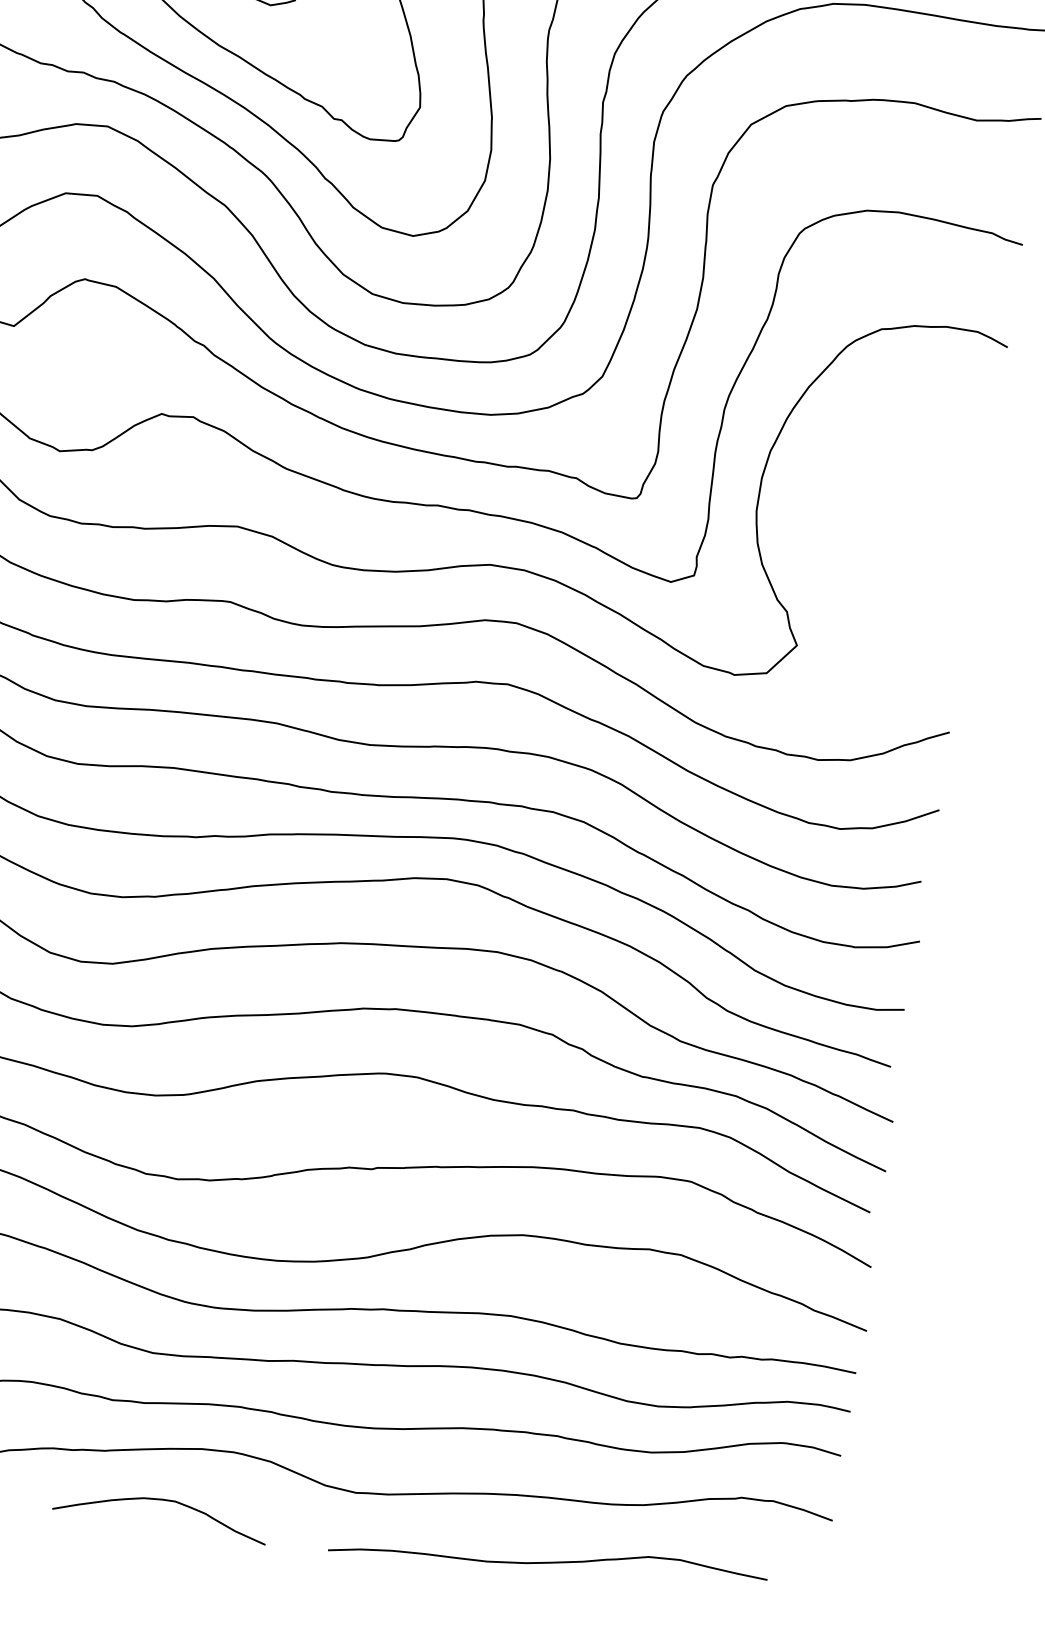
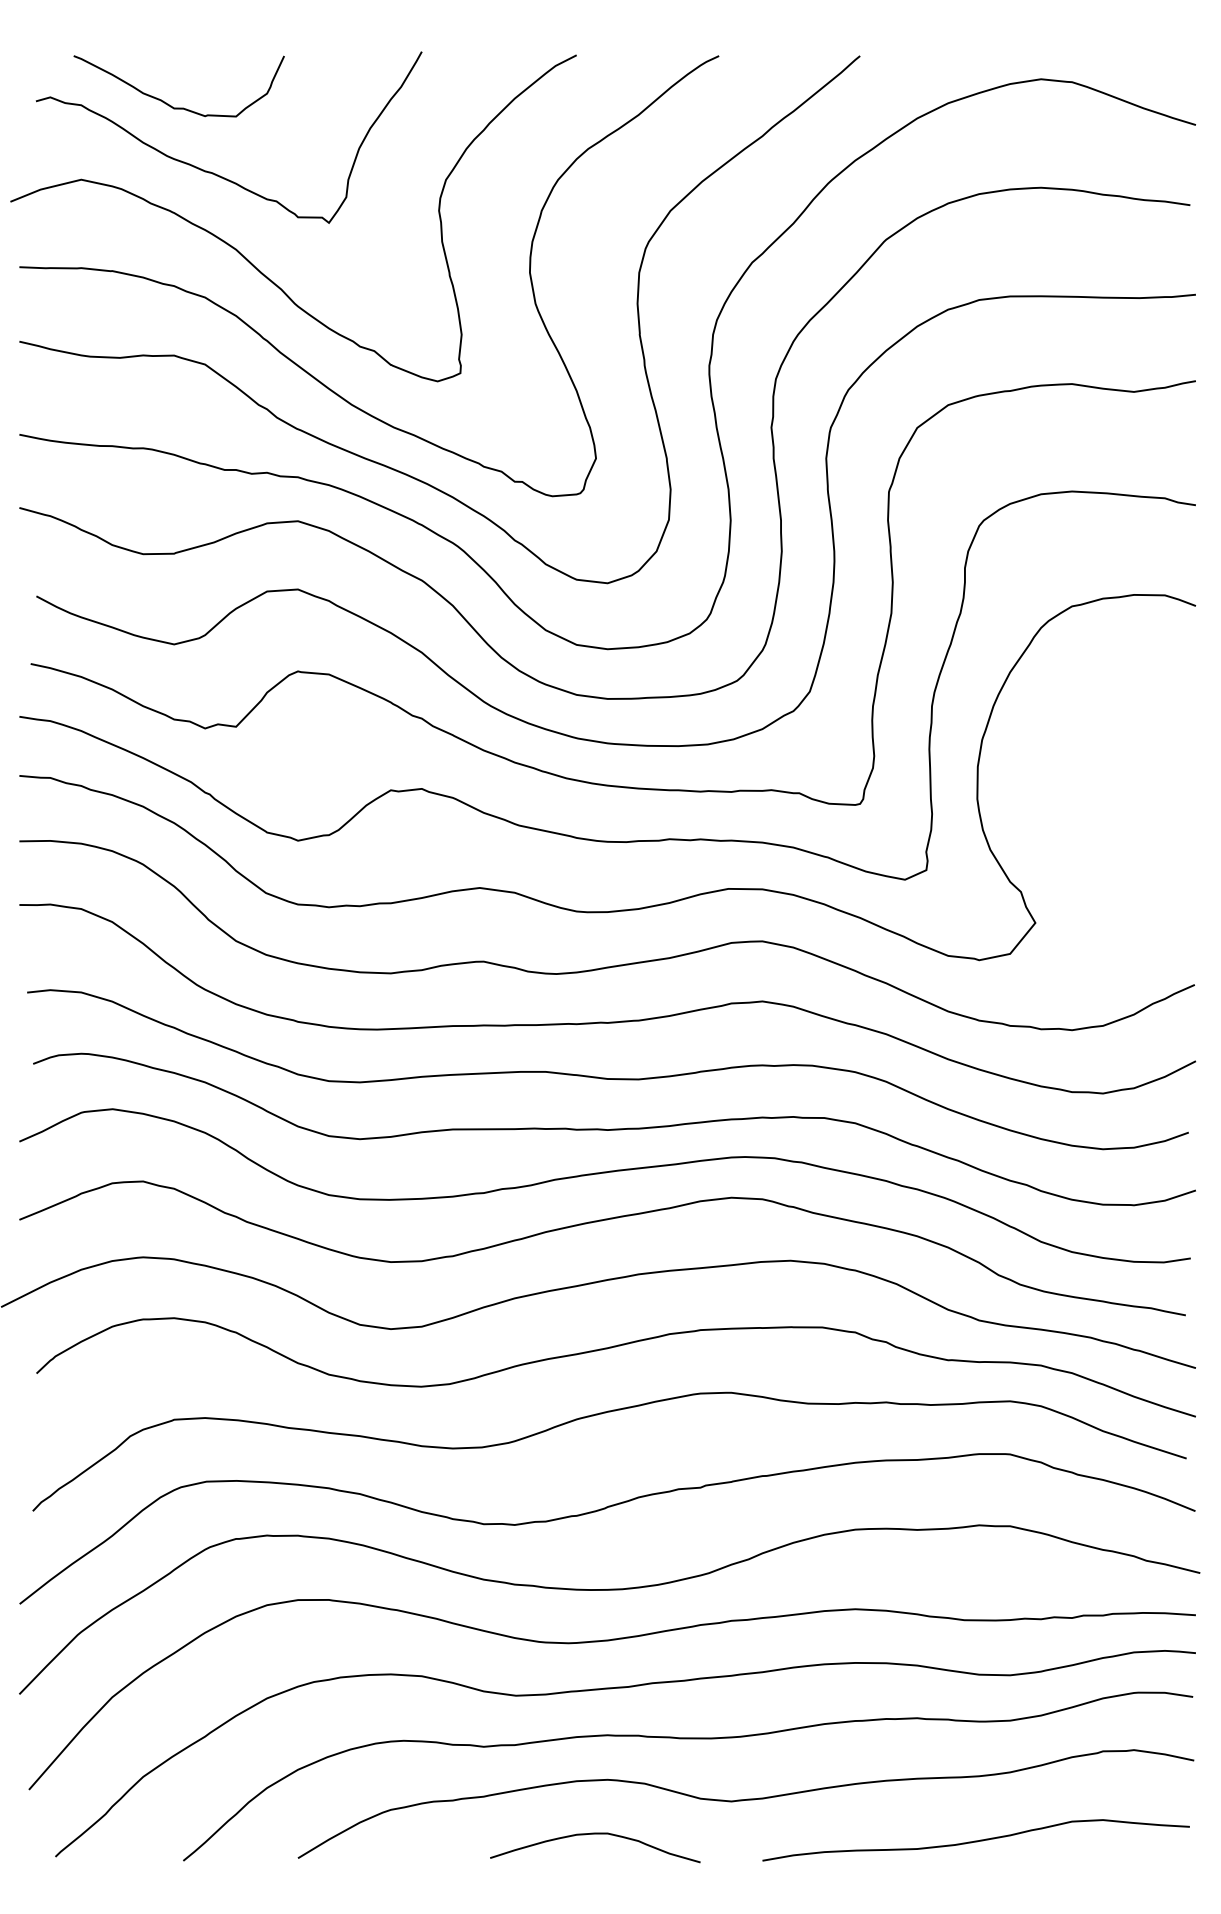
curve: (162, 1500) -> (595, 1834), moved
curve: (547, 1561) -> (975, 1840), moved

